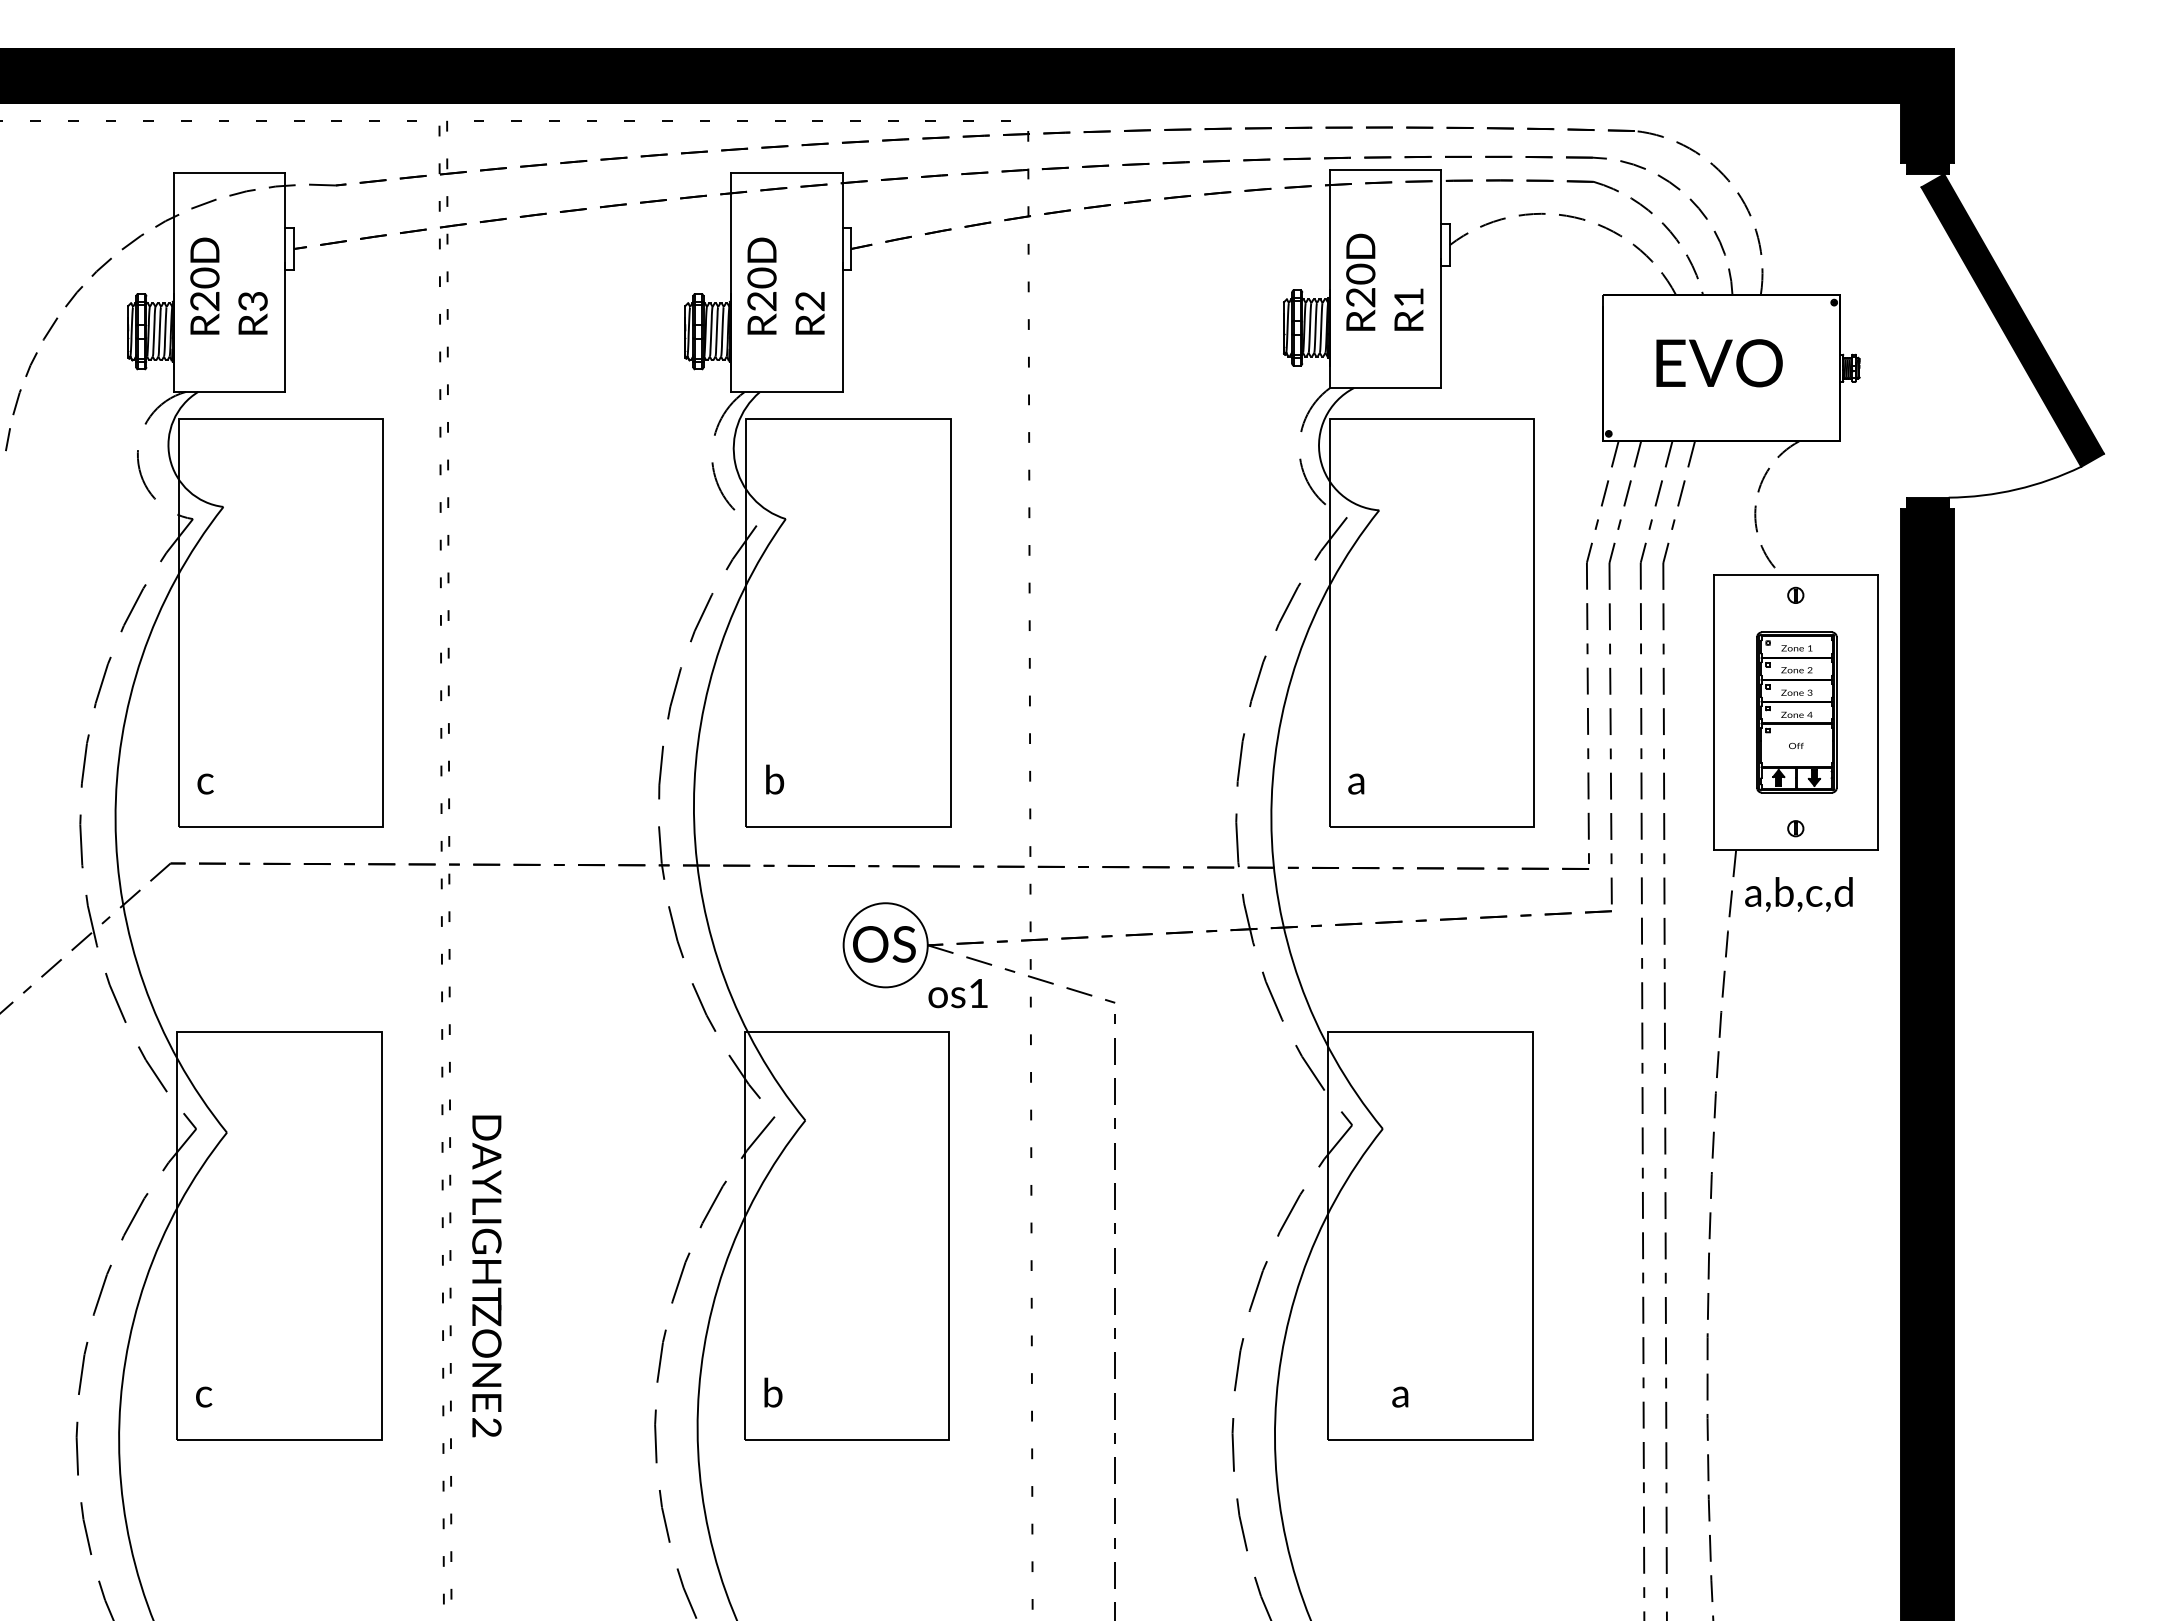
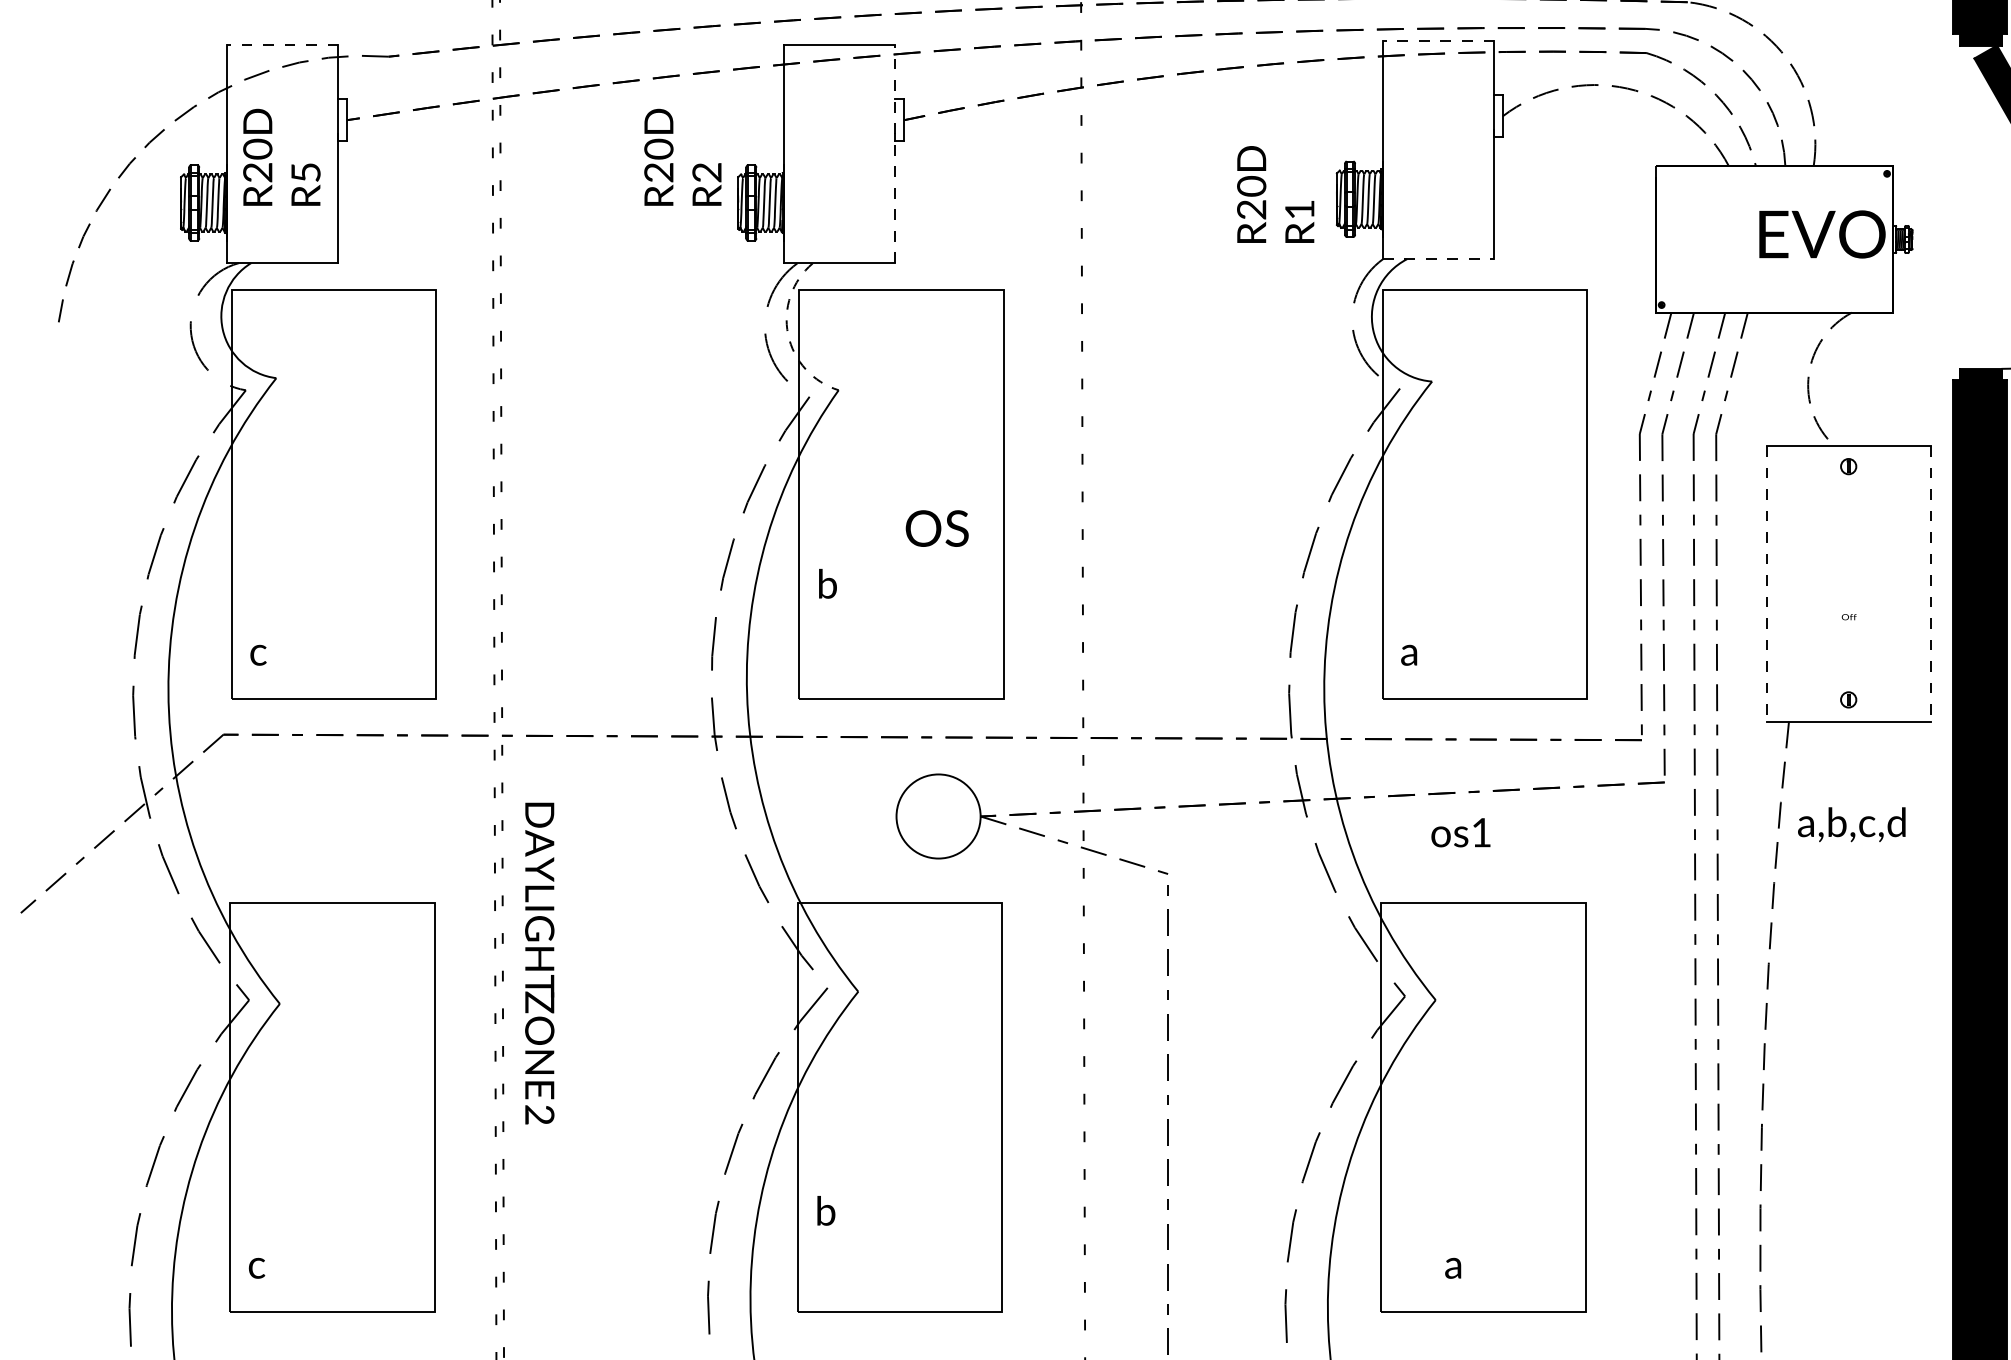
line: (1385, 169) -> (1438, 40), solid -> dashed
line: (229, 173) -> (282, 44), solid -> dashed
text: (1384, 281) -> (1275, 193), moved
line: (842, 282) -> (895, 153), solid -> dashed
text: (785, 285) -> (682, 156), moved
text: (252, 301) -> (305, 172), R3 -> R5
text: (1719, 363) -> (1822, 234), moved
line: (1385, 388) -> (1438, 259), solid -> dashed
arc: (735, 463) -> (788, 334), solid -> dashed
line: (1713, 712) -> (1766, 583), solid -> dashed
part: (1796, 712) -> (1849, 583), removed
line: (1877, 712) -> (1930, 583), solid -> dashed
text: (775, 779) -> (828, 583), moved
text: (1798, 894) -> (1851, 824), moved
text: (884, 944) -> (937, 528), moved
text: (957, 993) -> (1460, 832), moved
text: (486, 1276) -> (539, 963), moved
text: (773, 1392) -> (826, 1210), moved

